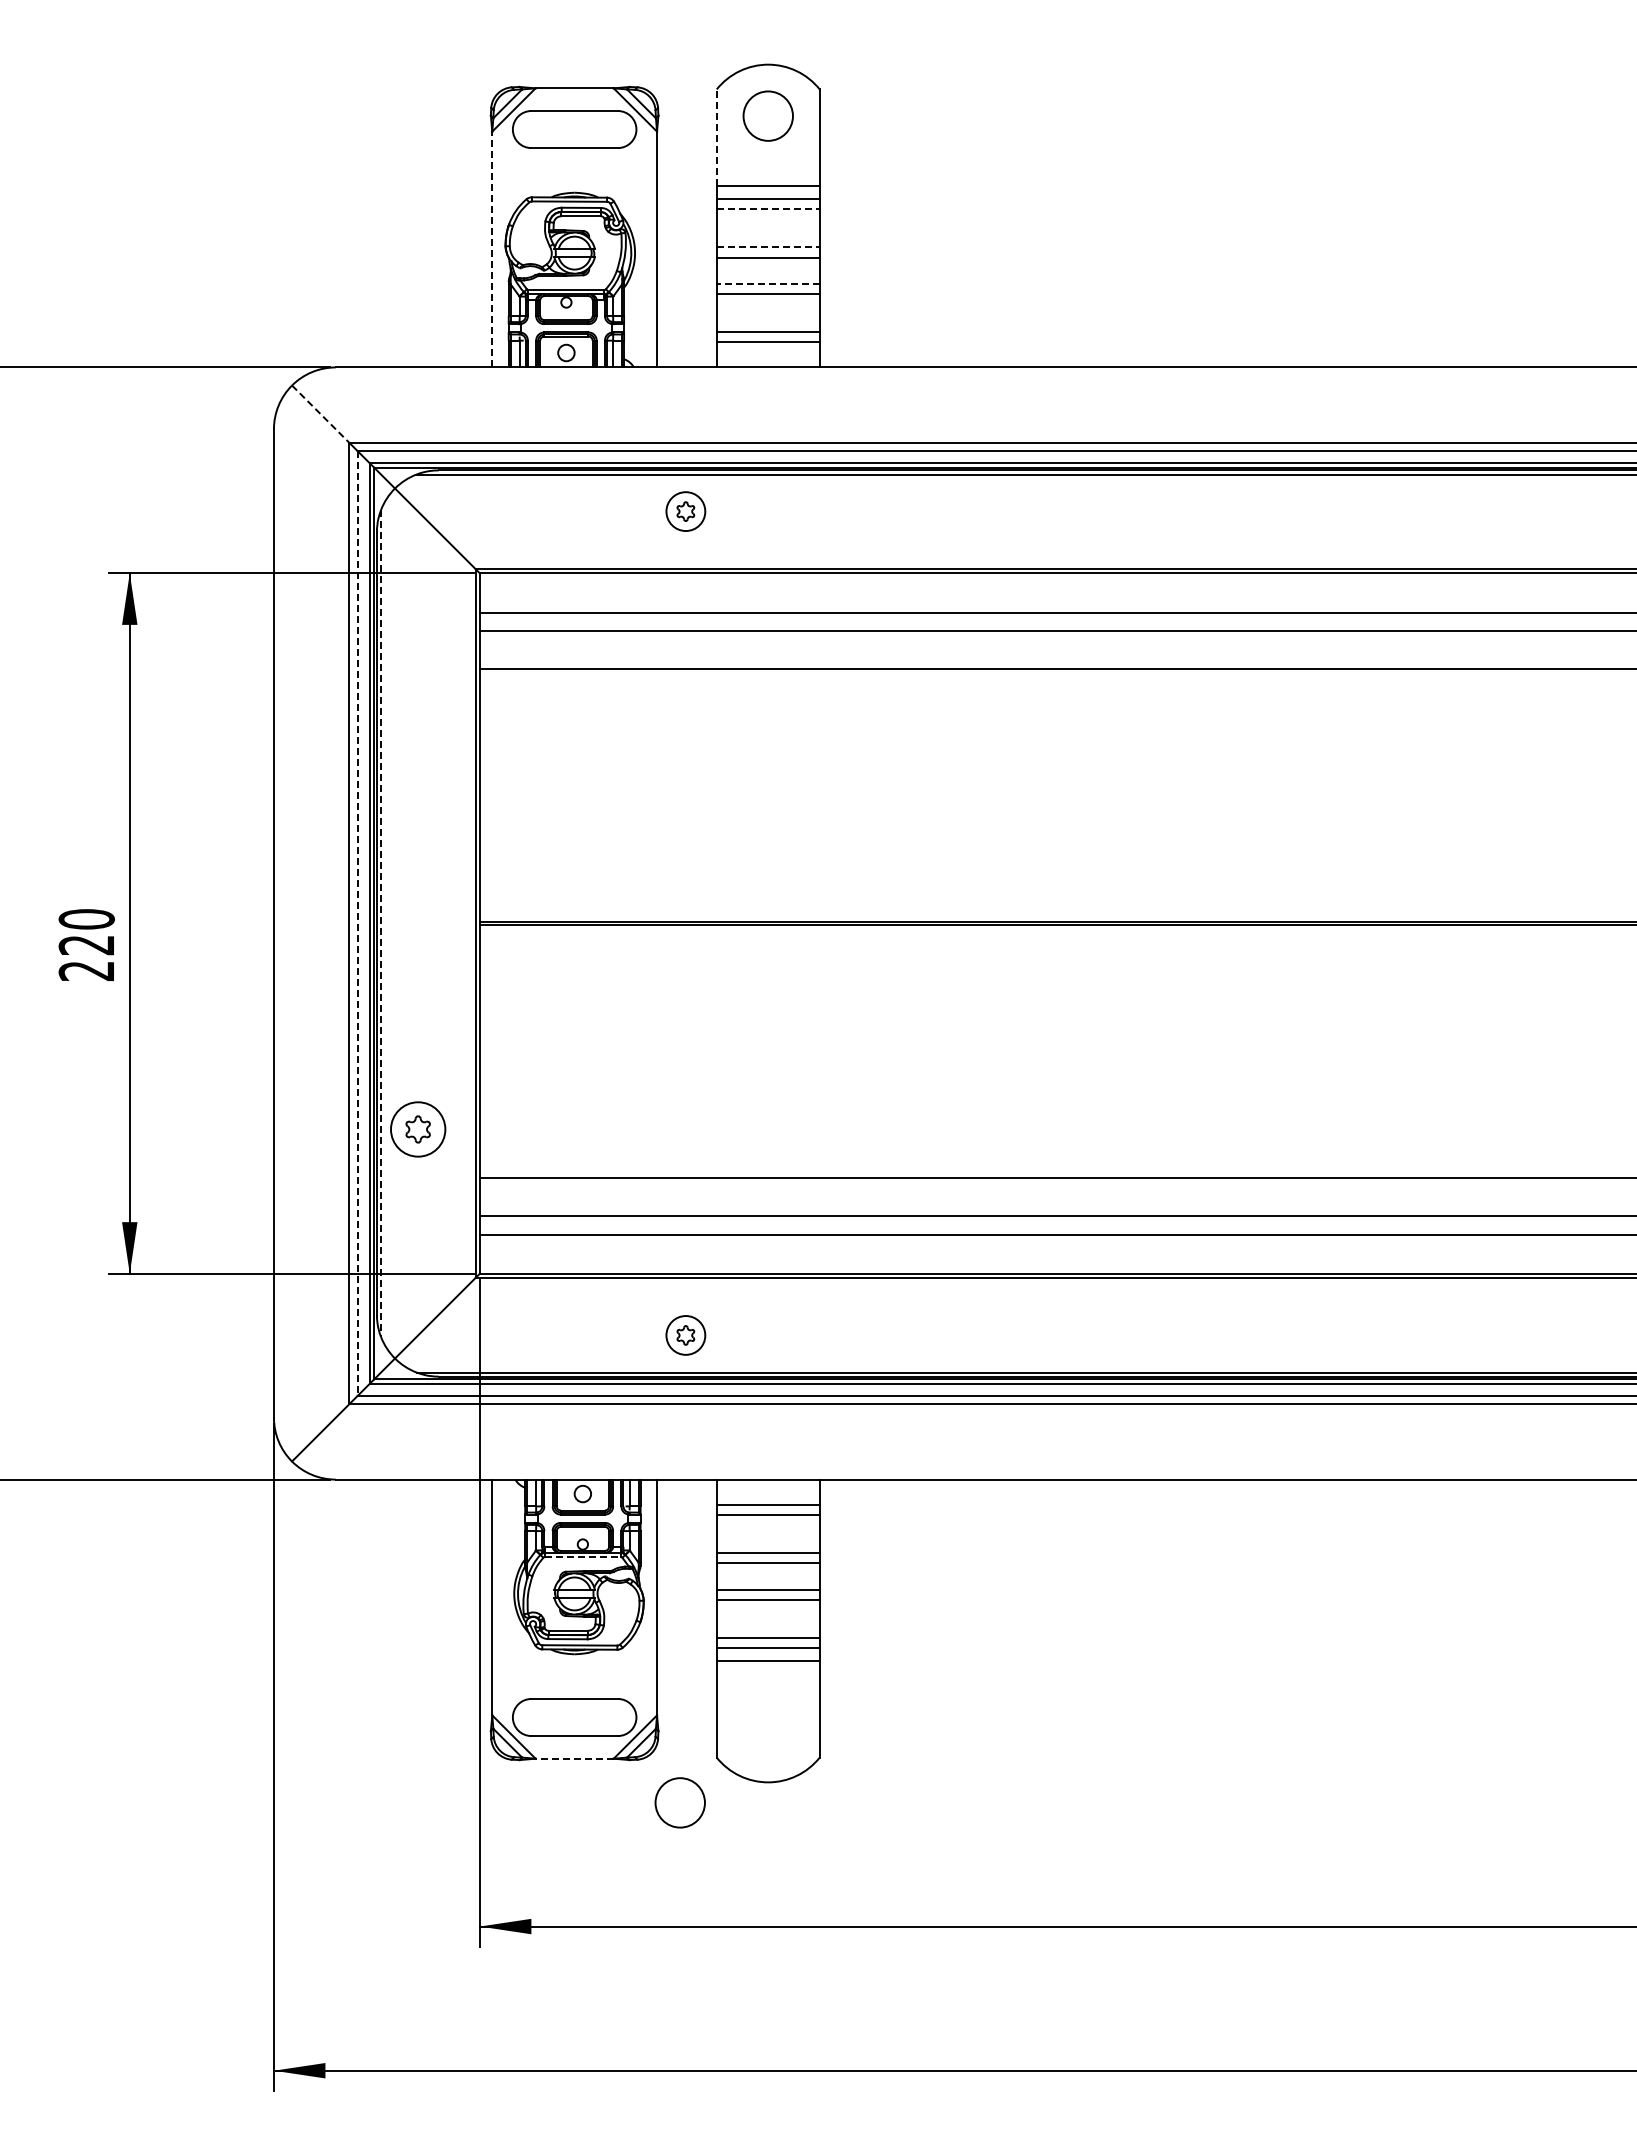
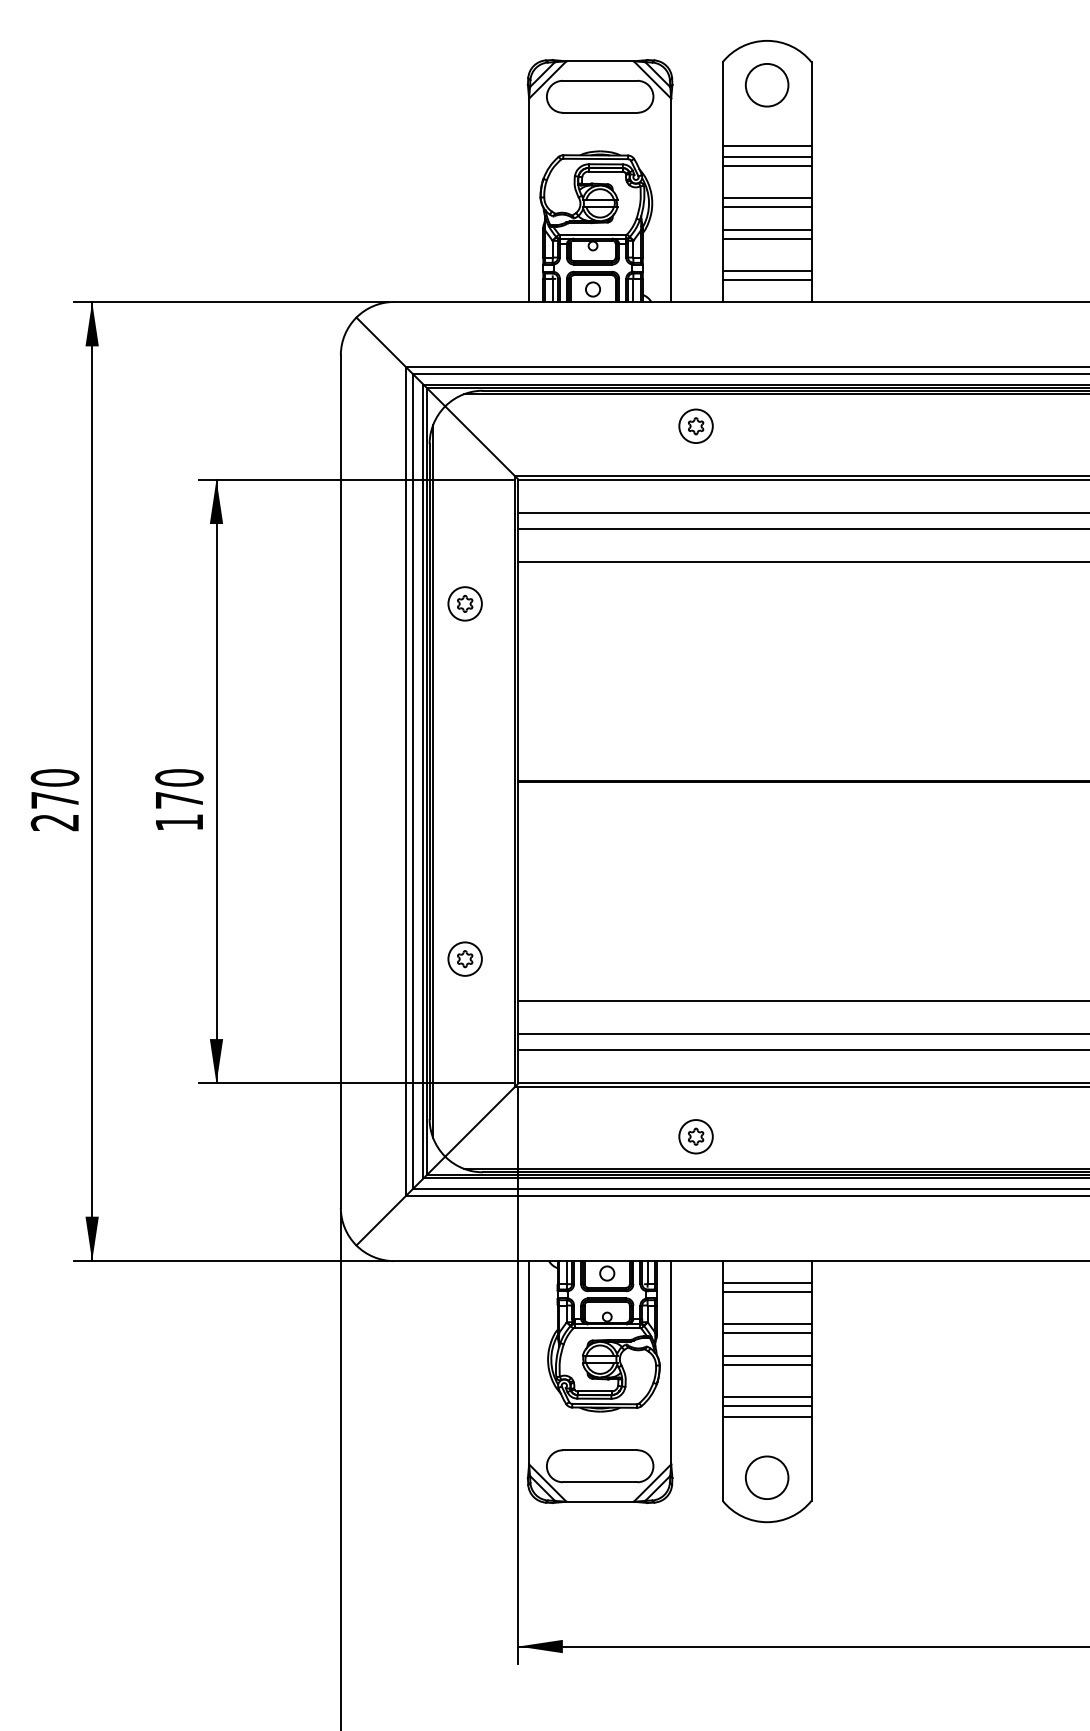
line: (716, 137) -> (722, 103), dashed -> solid
line: (768, 209) -> (767, 165), dashed -> solid
line: (768, 247) -> (767, 198), dashed -> solid
line: (492, 249) -> (529, 200), dashed -> solid
line: (767, 283) -> (766, 229), dashed -> solid
line: (320, 414) -> (380, 342), dashed -> solid
part: (417, 717) -> (464, 603), added
line: (381, 923) -> (433, 781), dashed -> solid
line: (357, 924) -> (412, 782), dashed -> solid
text: (85, 958) -> (178, 811), 220 -> 170
part: (417, 1129) -> (464, 959), size x0.71
line: (582, 1557) -> (606, 1328), dashed -> solid
line: (574, 1758) -> (600, 1501), dashed -> solid
circle: (679, 1802) -> (766, 1477), moved

